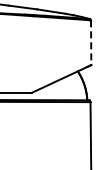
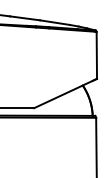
line: (91, 43) -> (97, 56), dashed -> solid

